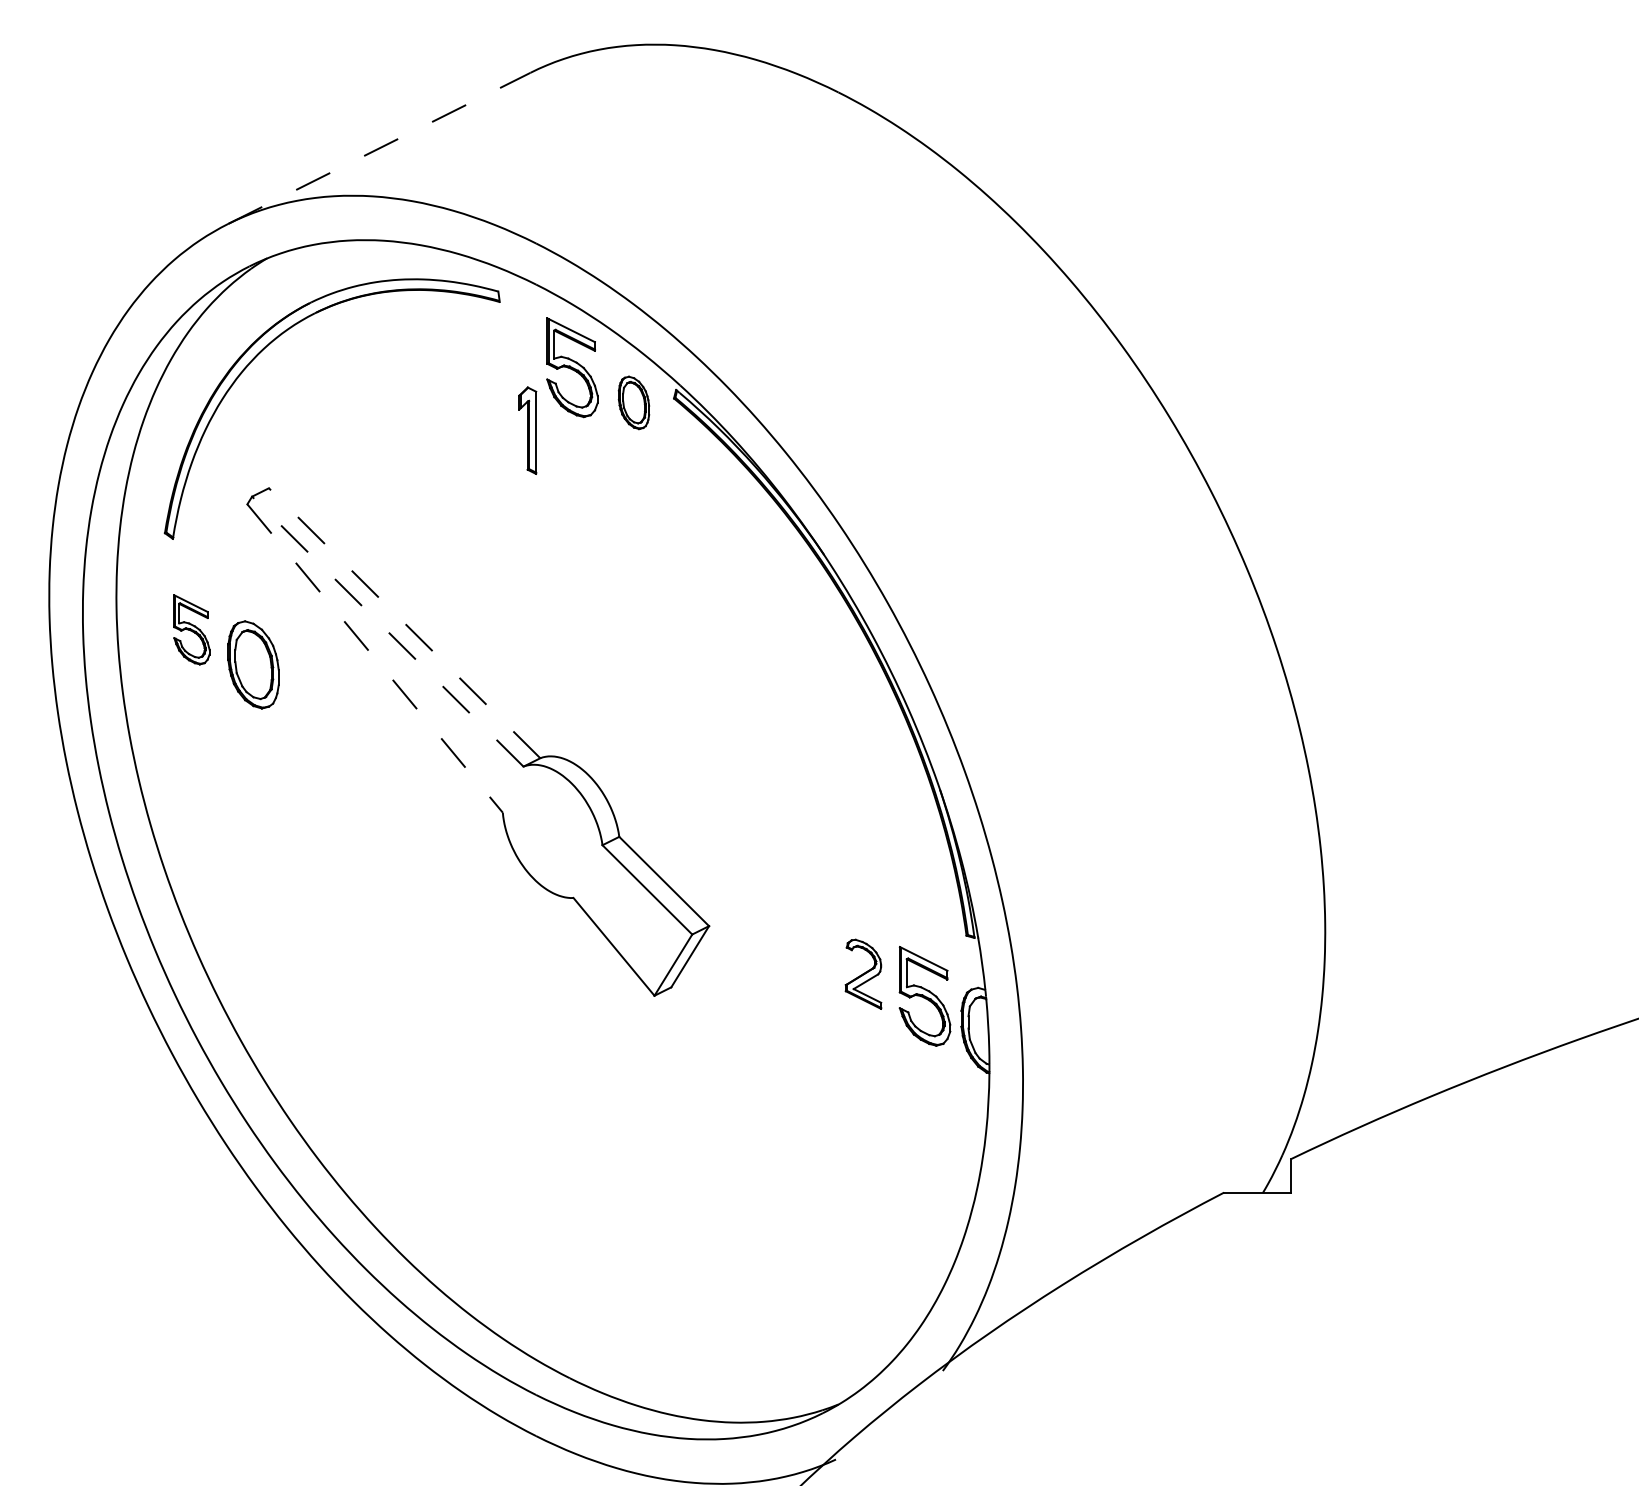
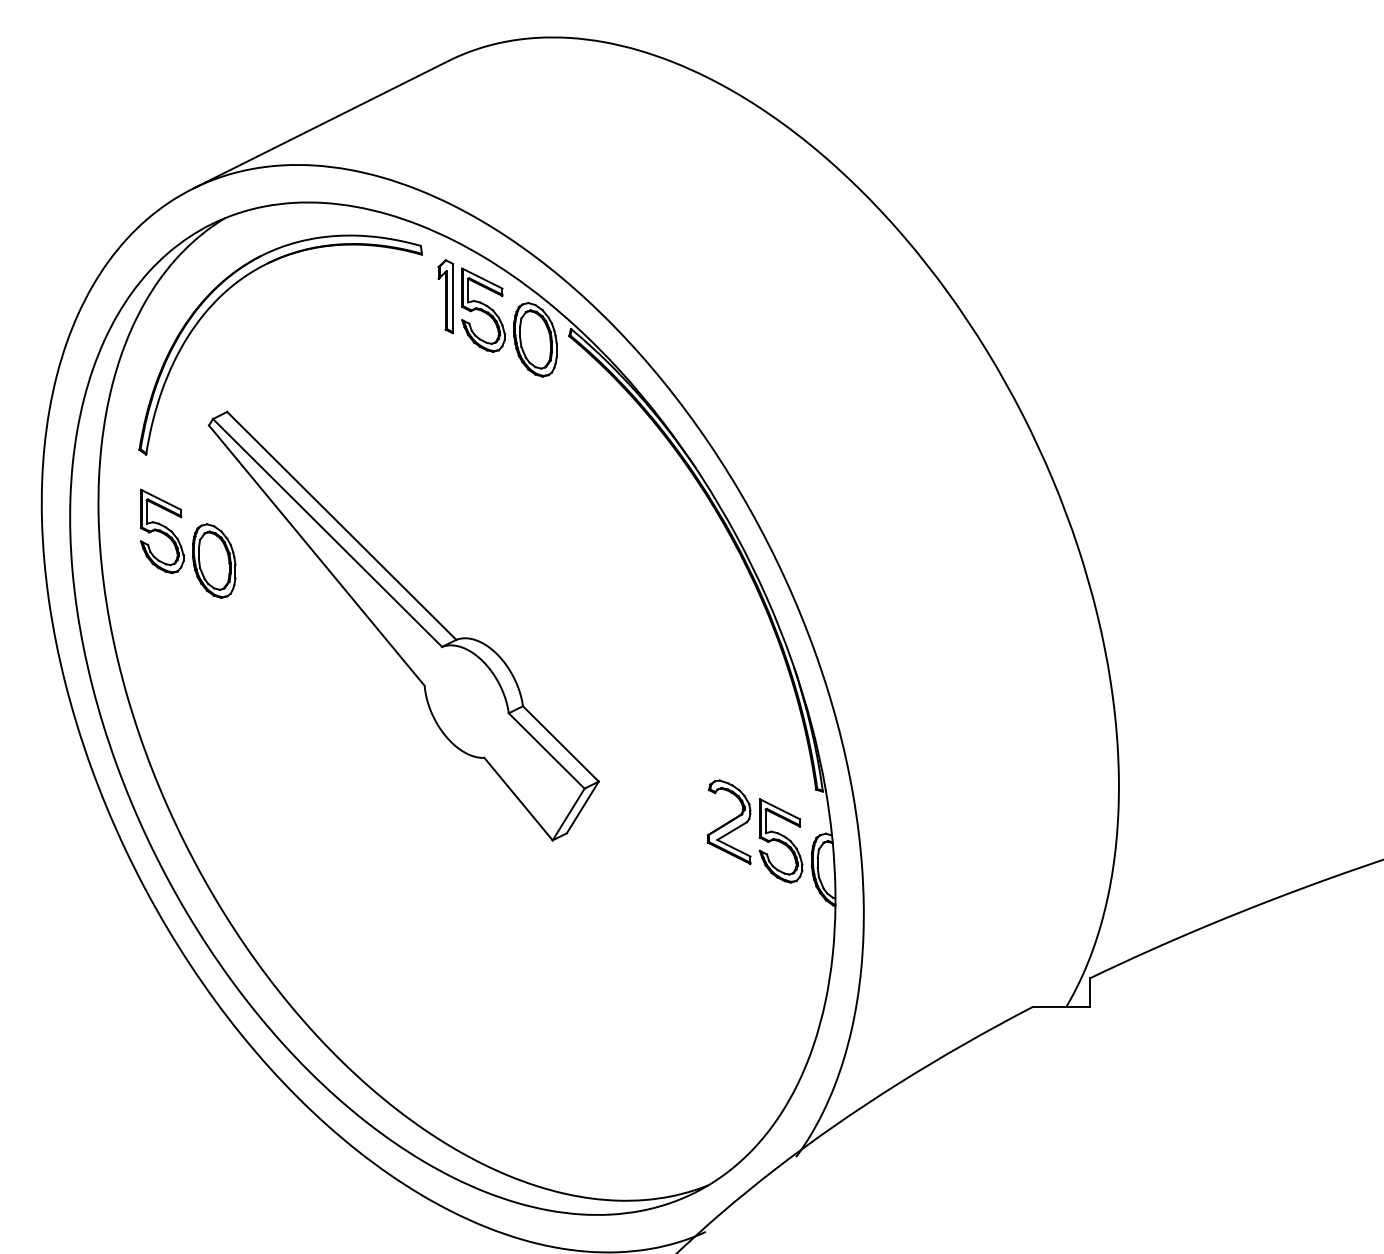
line: (379, 148) -> (320, 125), dashed -> solid
part: (633, 402) -> (534, 339), size x1.67
part: (527, 430) -> (445, 296), moved
line: (404, 622) -> (341, 525), dashed -> solid
part: (191, 629) -> (161, 531), size x1.43
line: (387, 631) -> (327, 532), dashed -> solid
line: (375, 658) -> (317, 555), dashed -> solid
part: (863, 974) -> (729, 822), size x1.43

